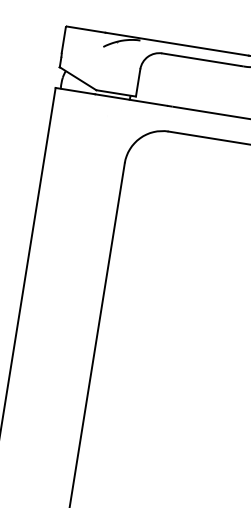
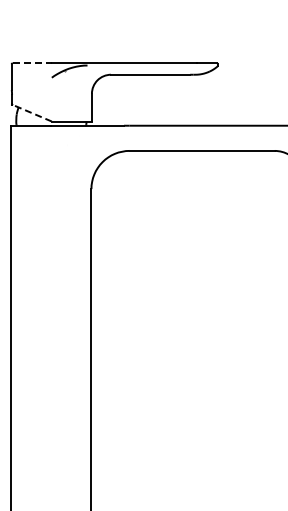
line: (86, 29) -> (32, 63), solid -> dashed
line: (78, 79) -> (32, 113), solid -> dashed

